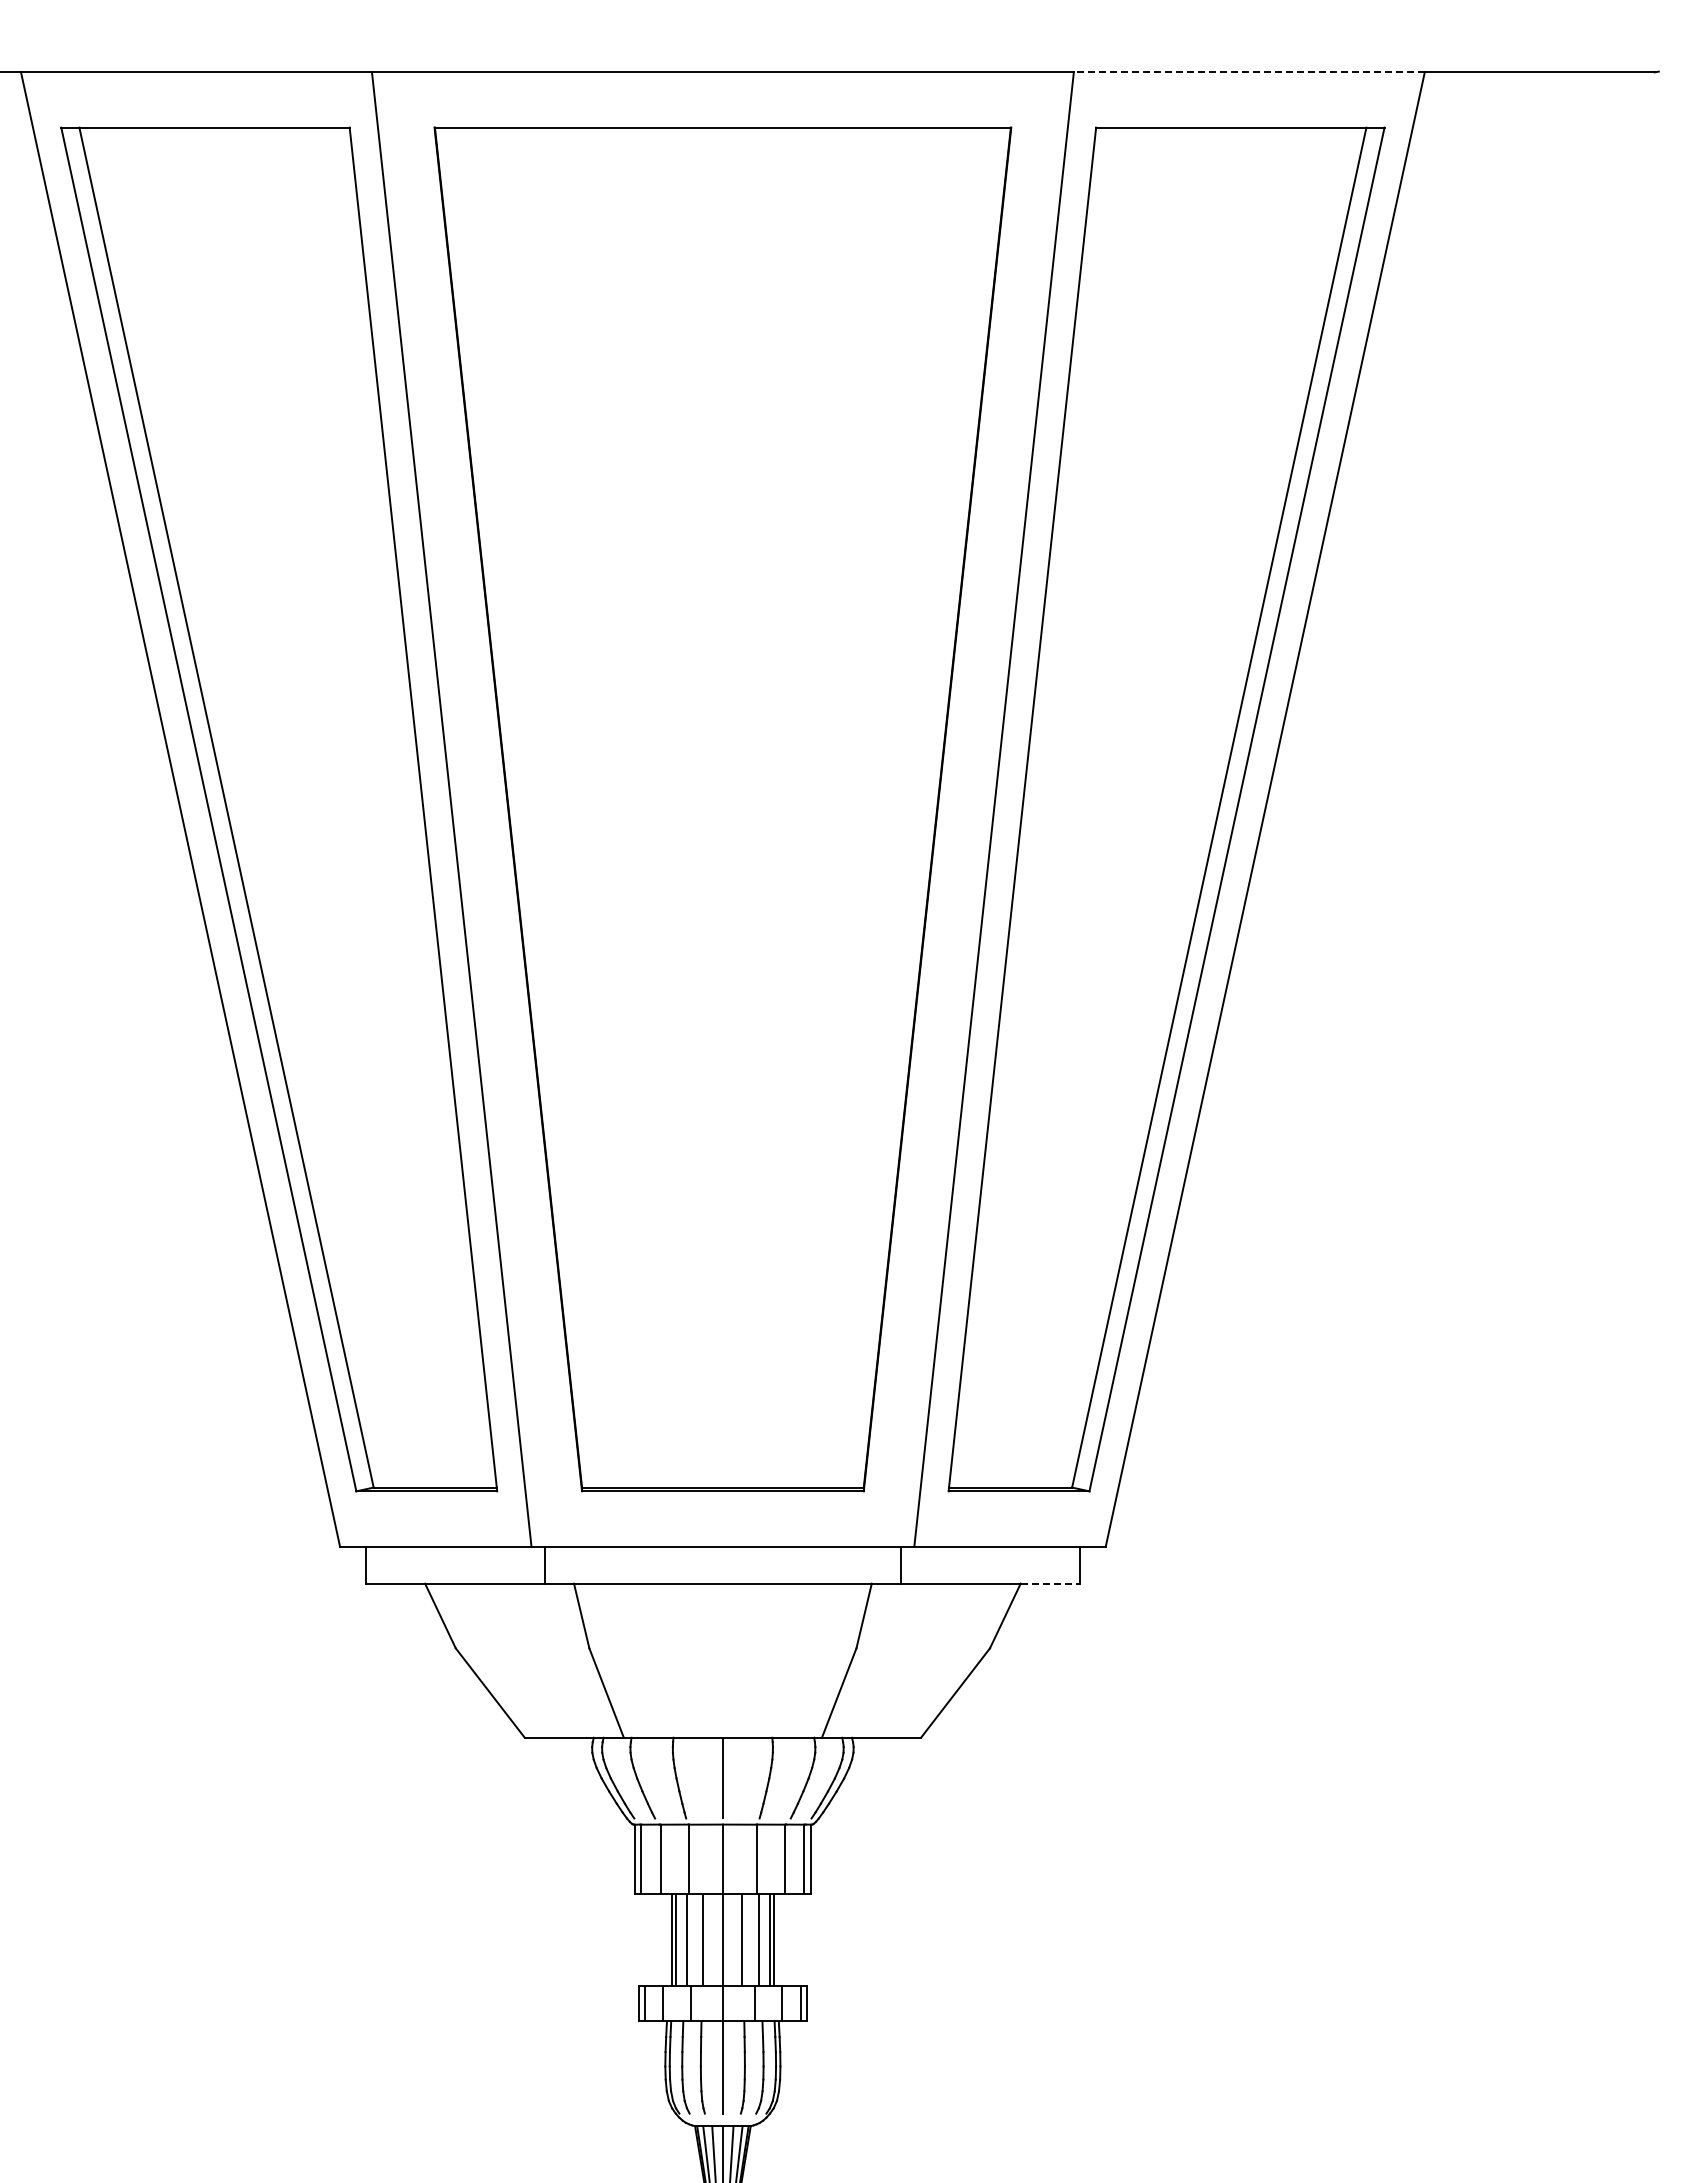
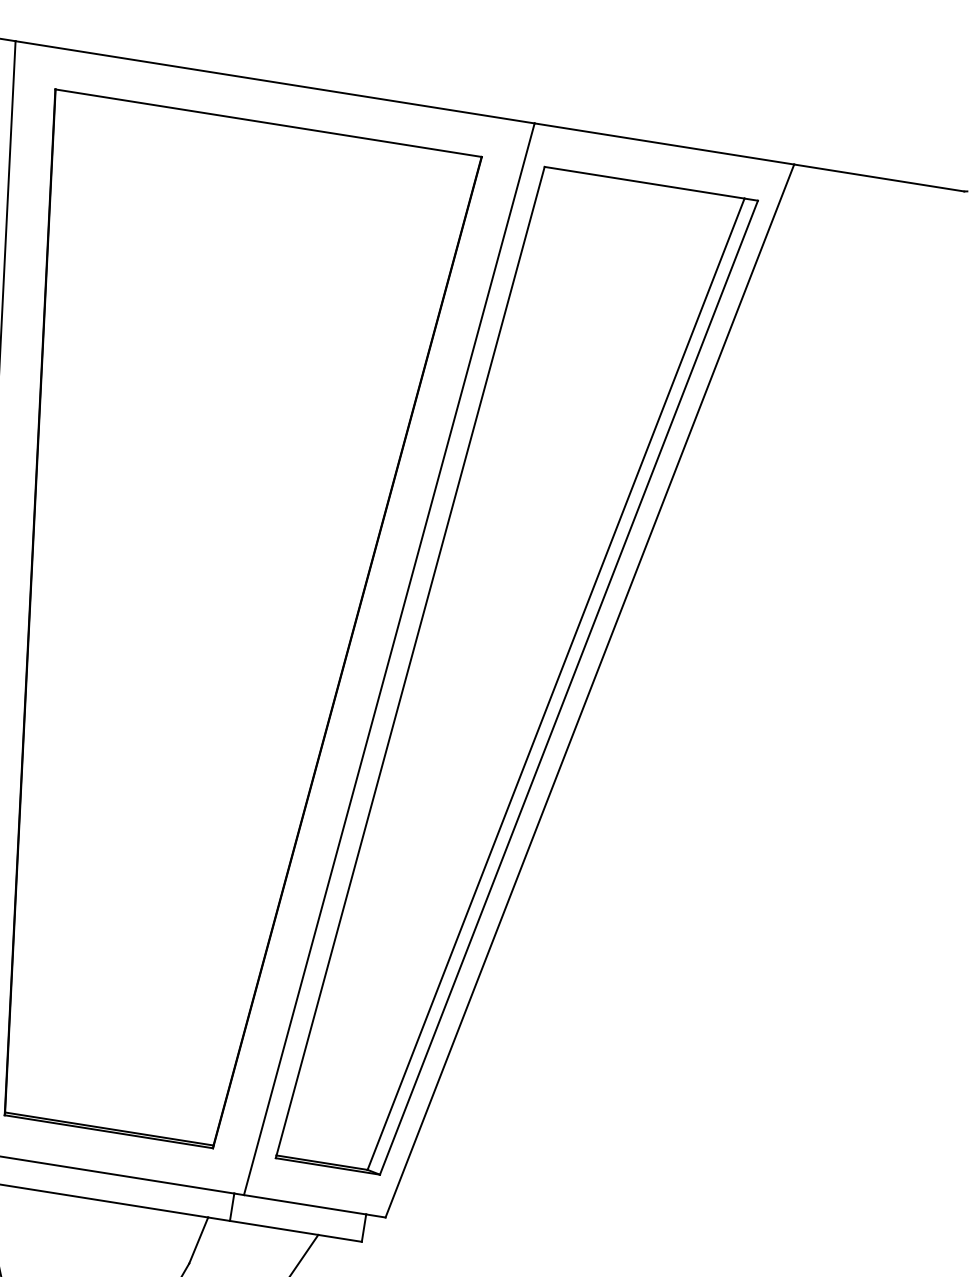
line: (1248, 72) -> (663, 143), dashed -> solid
line: (1050, 1583) -> (340, 1238), dashed -> solid

